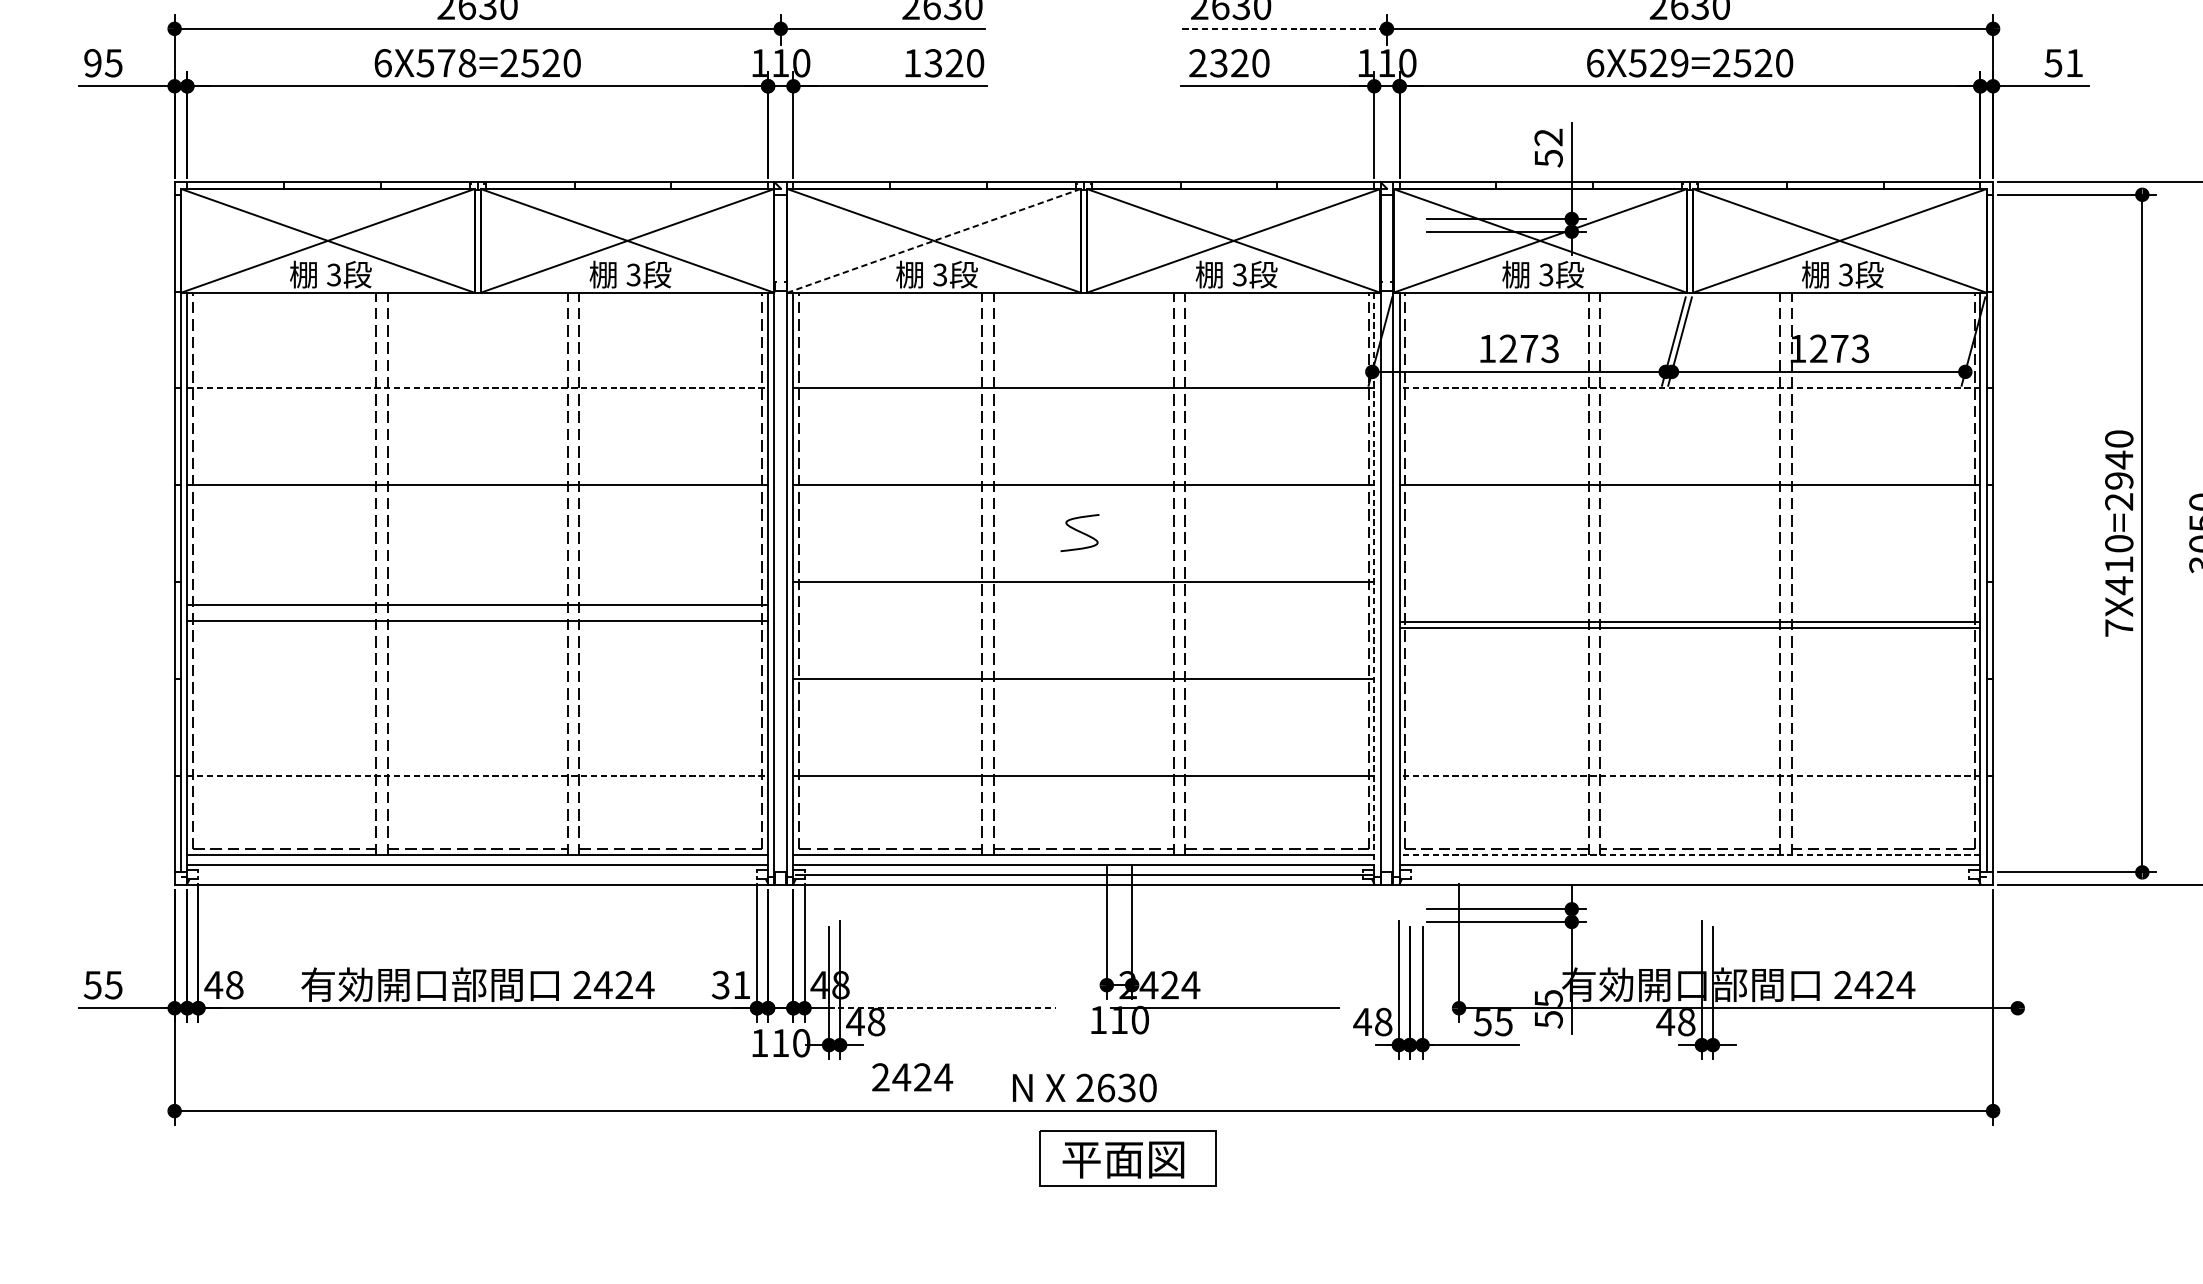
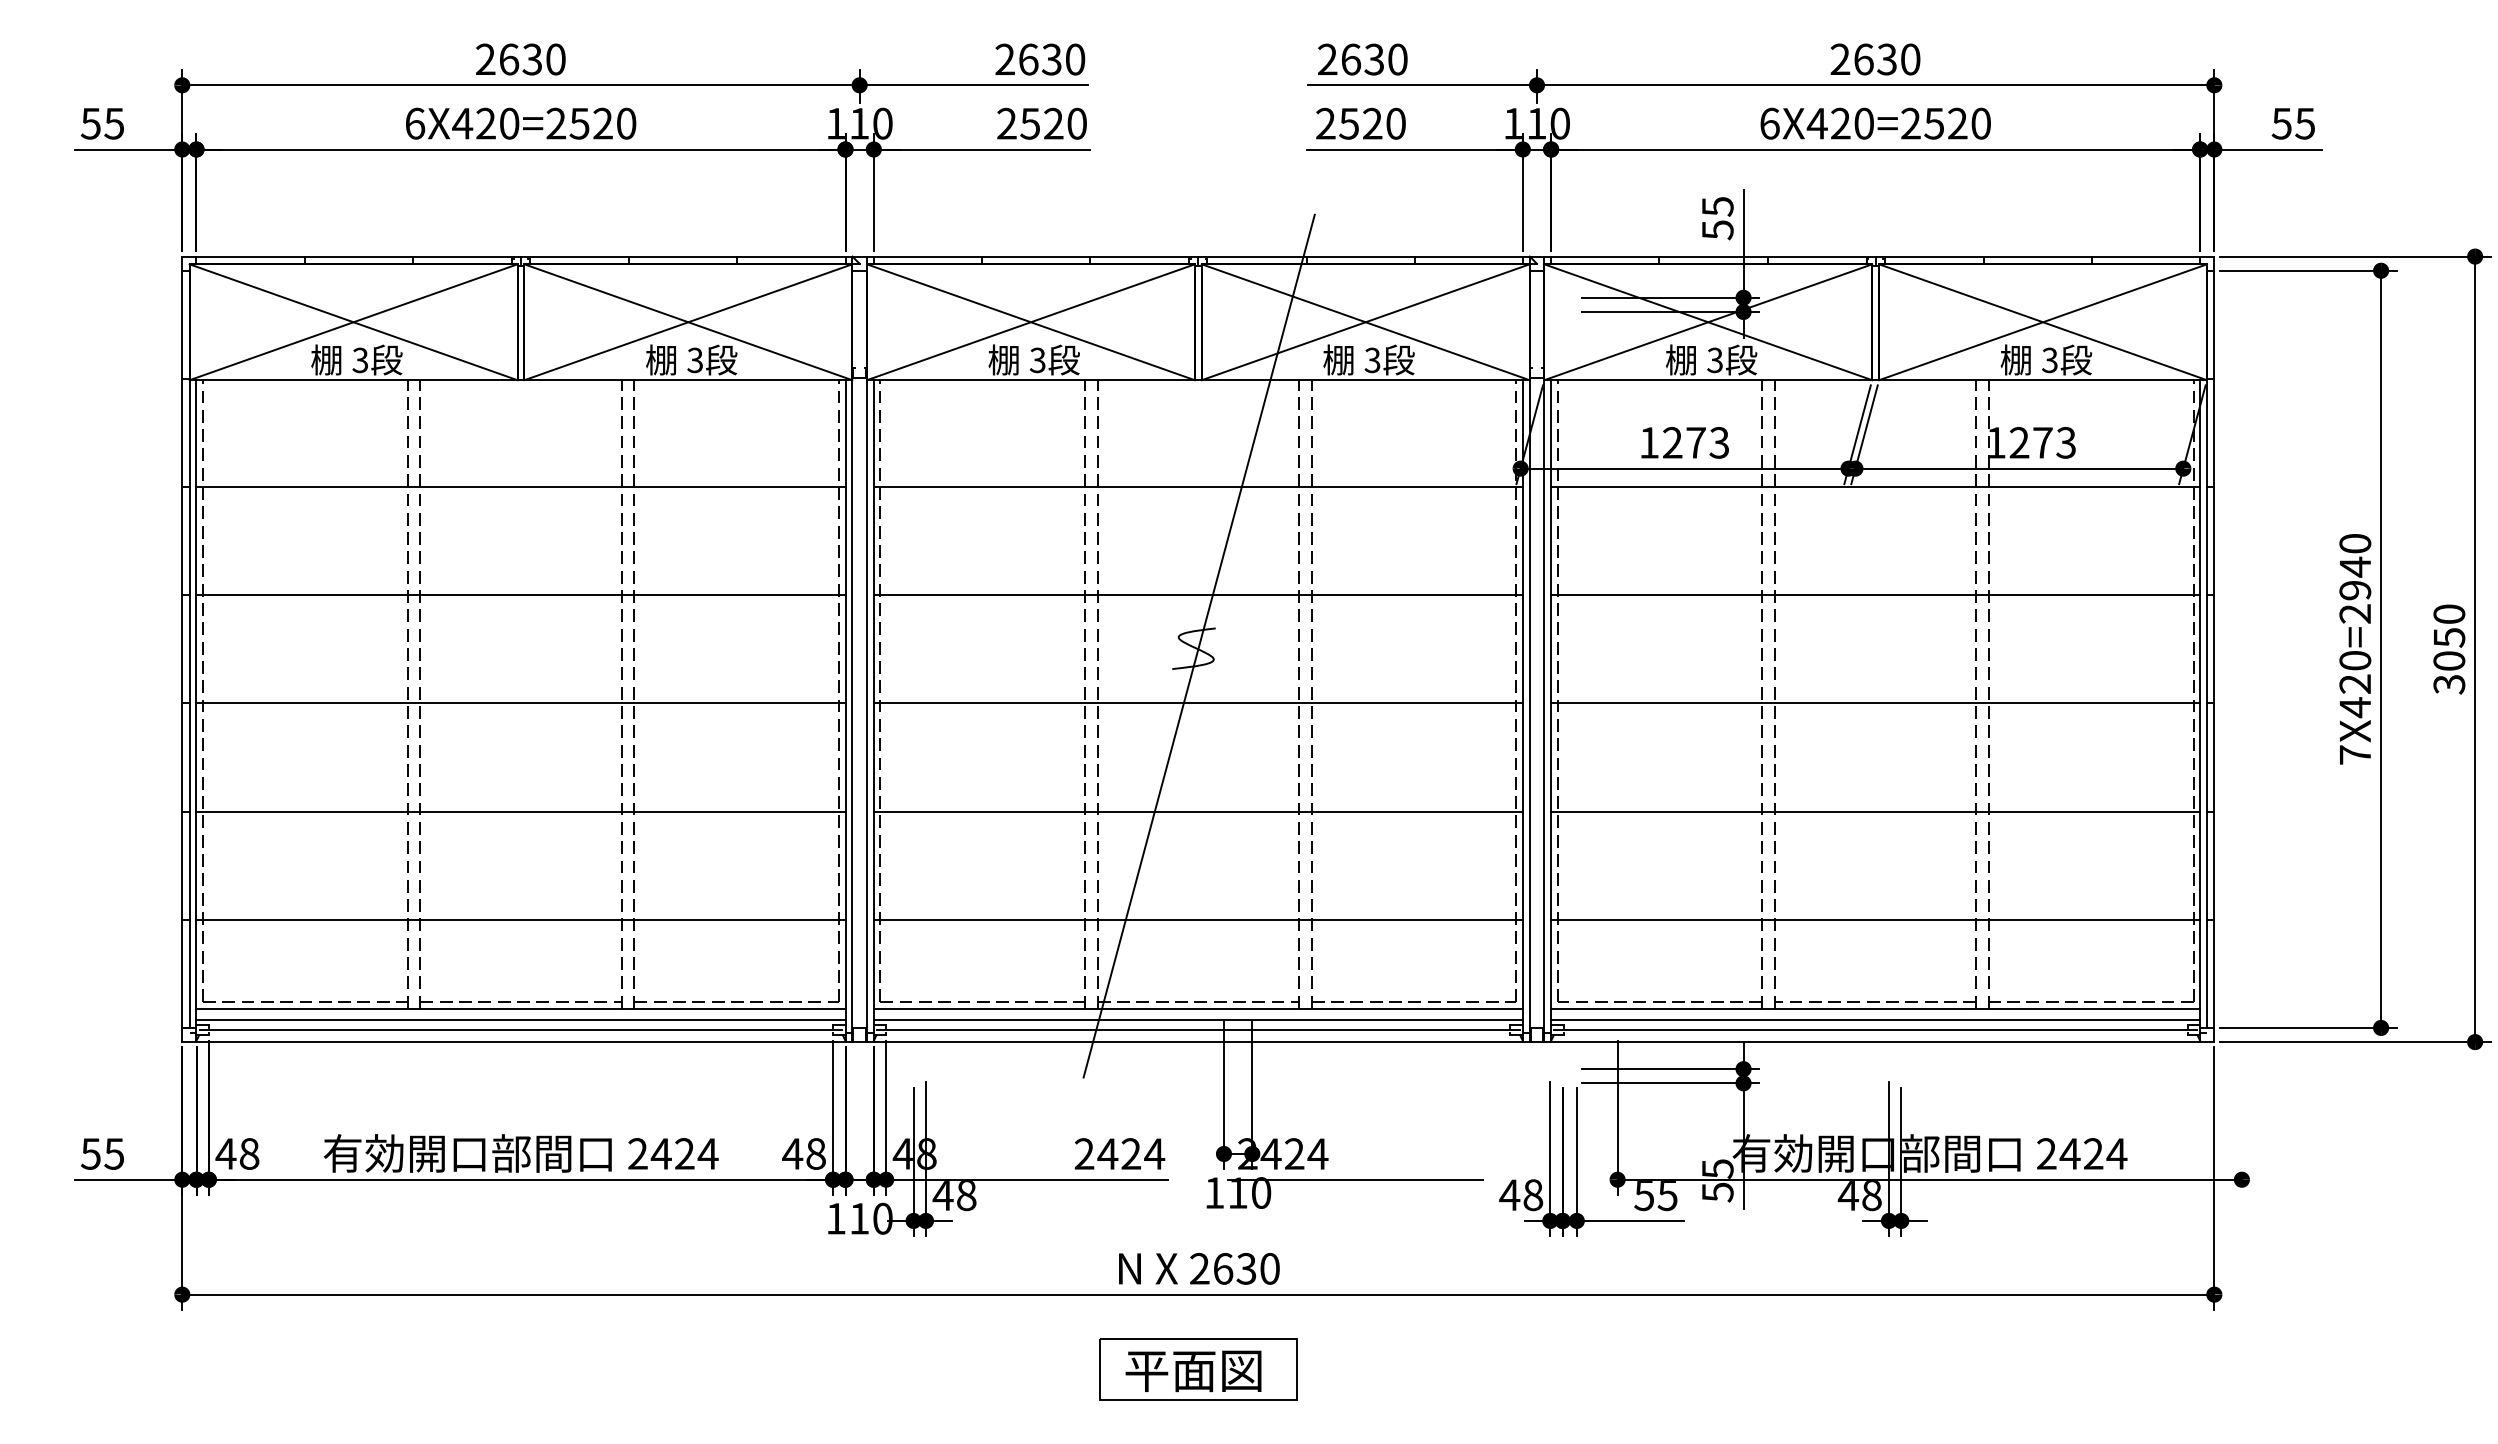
line: (1285, 29) -> (1423, 85), dashed -> solid
text: (1218, 62) -> (1348, 122), 2320 -> 2520
text: (92, 63) -> (90, 123), 95 -> 55
text: (445, 63) -> (485, 123), 6X578=2520 -> 6X420=2520
text: (922, 63) -> (1018, 123), 1320 -> 2520
text: (1657, 63) -> (1839, 123), 6X529=2520 -> 6X420=2520
text: (2073, 63) -> (2304, 123), 51 -> 55
text: (1548, 137) -> (1717, 206), 52 -> 55
line: (933, 241) -> (1030, 322), dashed -> solid
line: (478, 388) -> (521, 487), dashed -> solid
line: (1689, 388) -> (1875, 487), dashed -> solid
line: (1084, 530) -> (1198, 645), added
text: (2118, 564) -> (2354, 683), 7X410=2940 -> 7X420=2940
line: (1373, 581) -> (1522, 702), dashed -> solid
line: (477, 604) -> (520, 811), moved
line: (477, 621) -> (520, 703), moved
line: (1689, 622) -> (1875, 703), moved
line: (1689, 627) -> (1875, 811), moved
line: (478, 775) -> (521, 919), dashed -> solid
line: (1689, 775) -> (1875, 919), dashed -> solid
line: (1689, 855) -> (1875, 1008), dashed -> solid
line: (477, 874) -> (520, 1030), added
line: (1689, 874) -> (1875, 1030), added
text: (730, 984) -> (803, 1153), 31 -> 48
line: (942, 1008) -> (1040, 1179), dashed -> solid
text: (912, 1076) -> (1119, 1153), moved
part: (1127, 1158) -> (1198, 1369), moved

